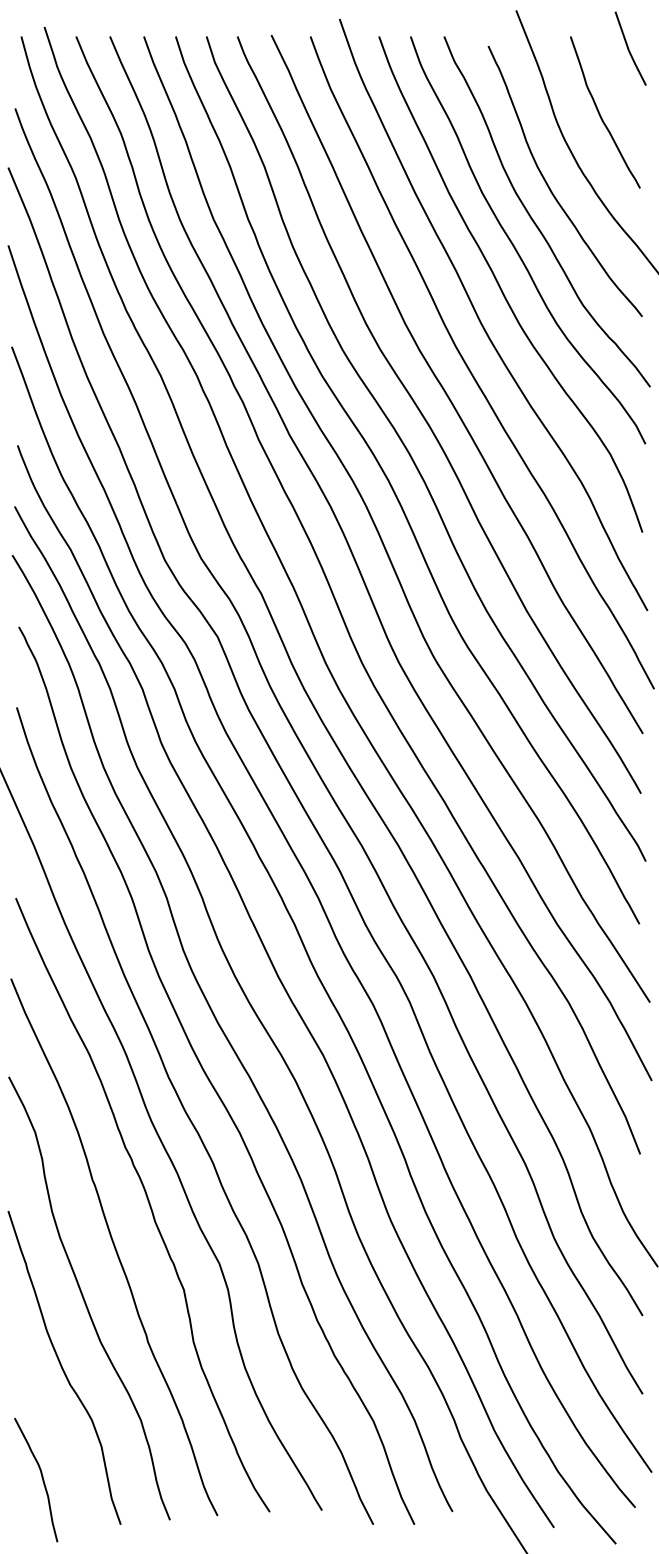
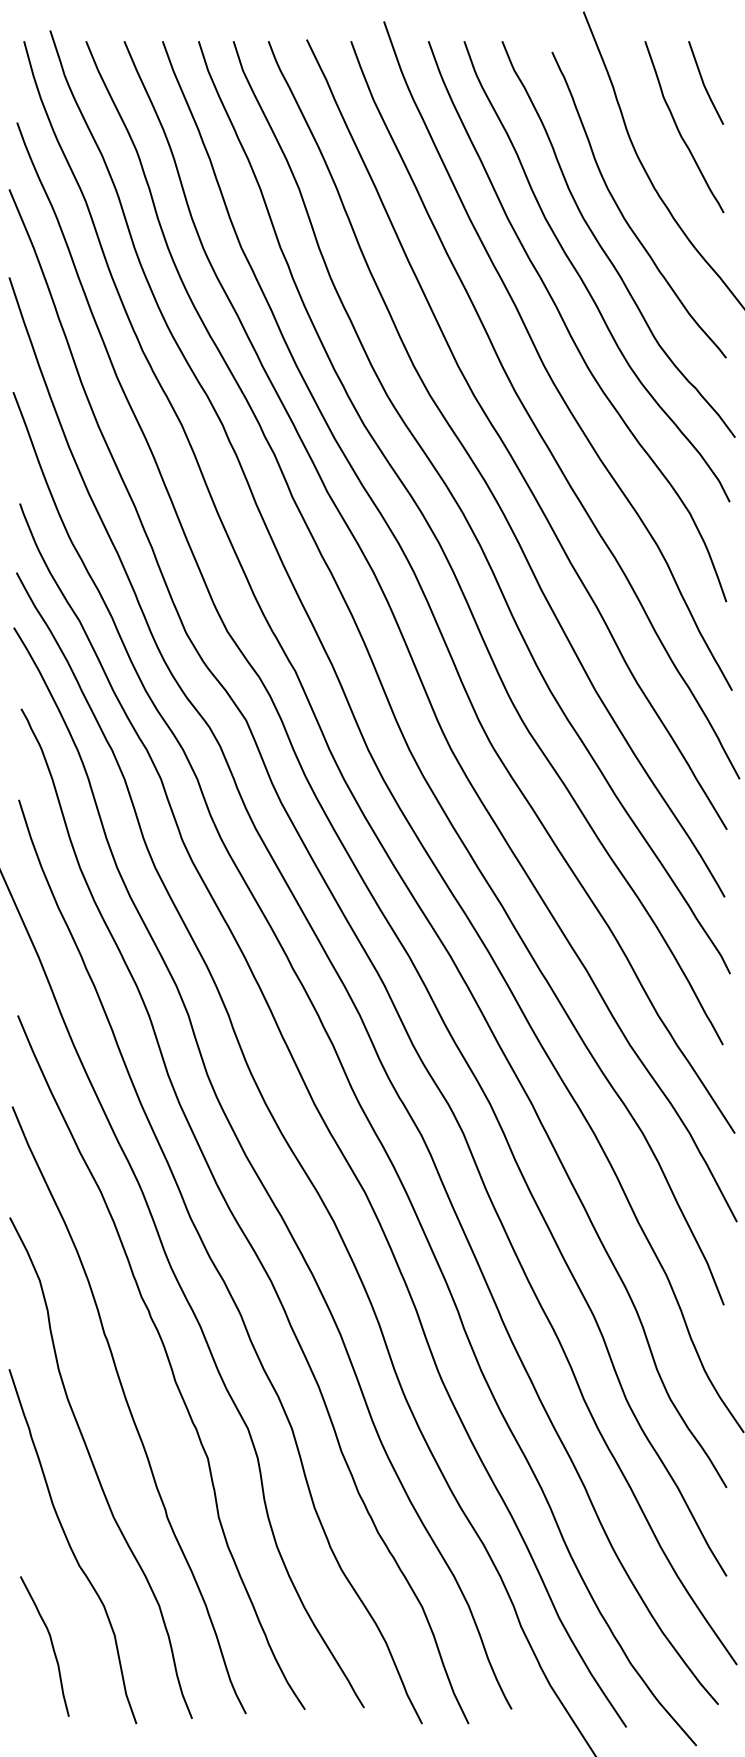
line: (629, 48) -> (704, 82), moved
curve: (42, 1479) -> (51, 1645), moved

